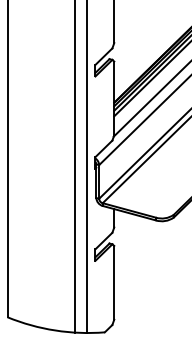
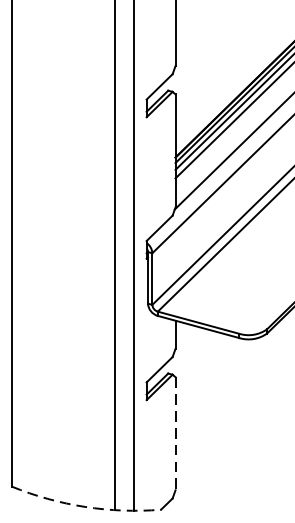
line: (114, 282) -> (175, 433), solid -> dashed
arc: (55, 330) -> (85, 506), solid -> dashed

